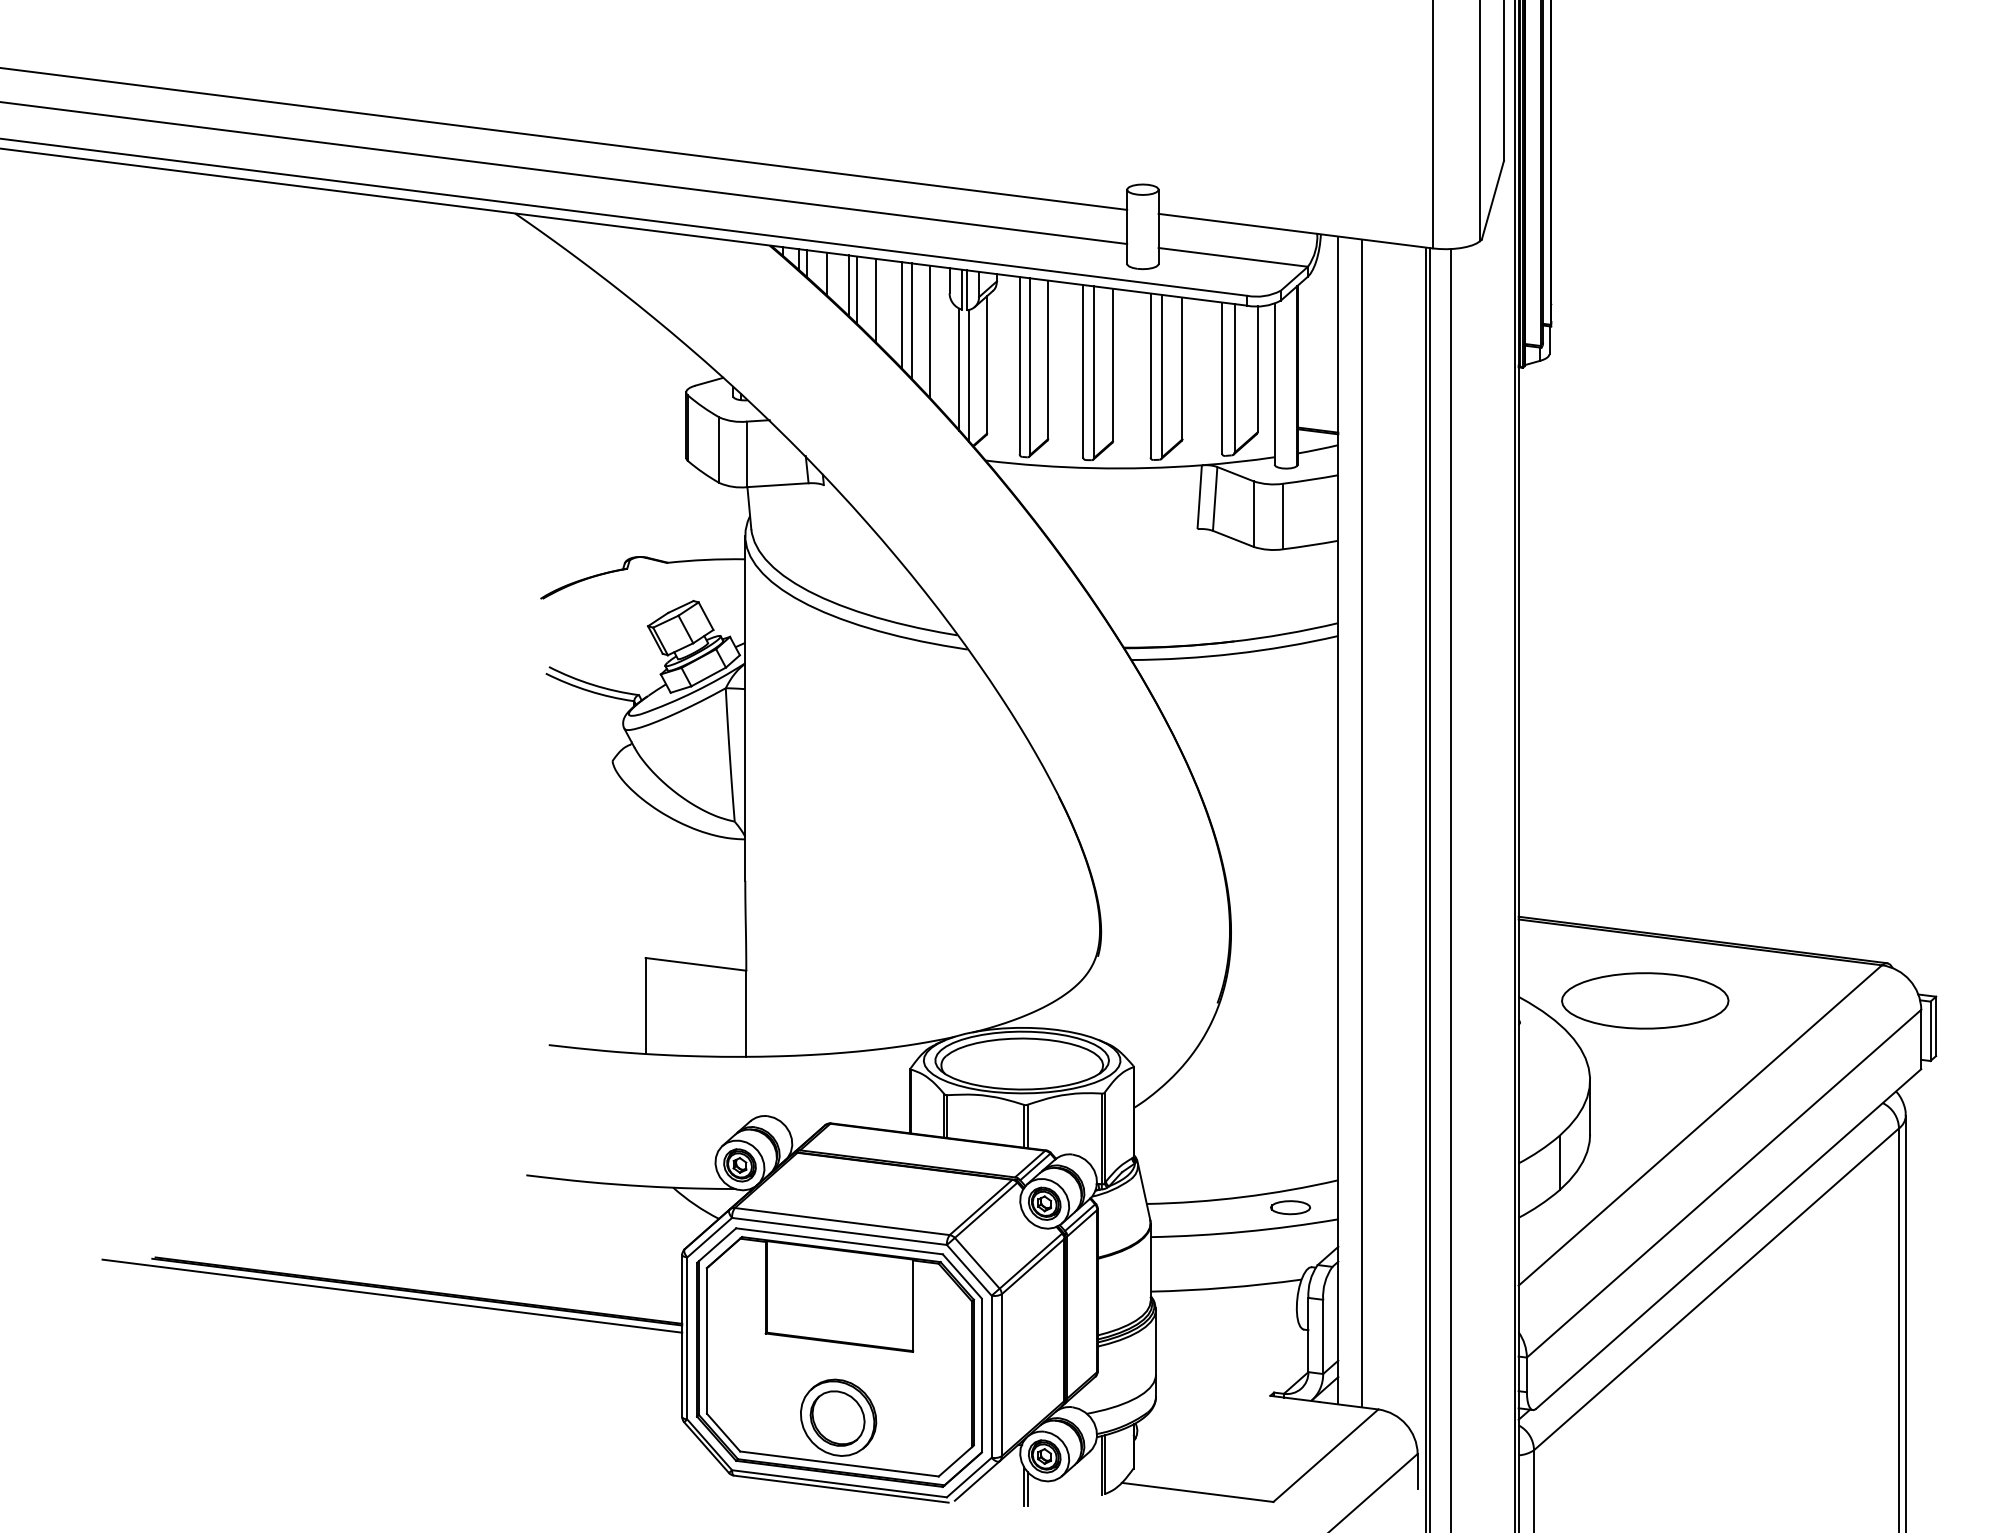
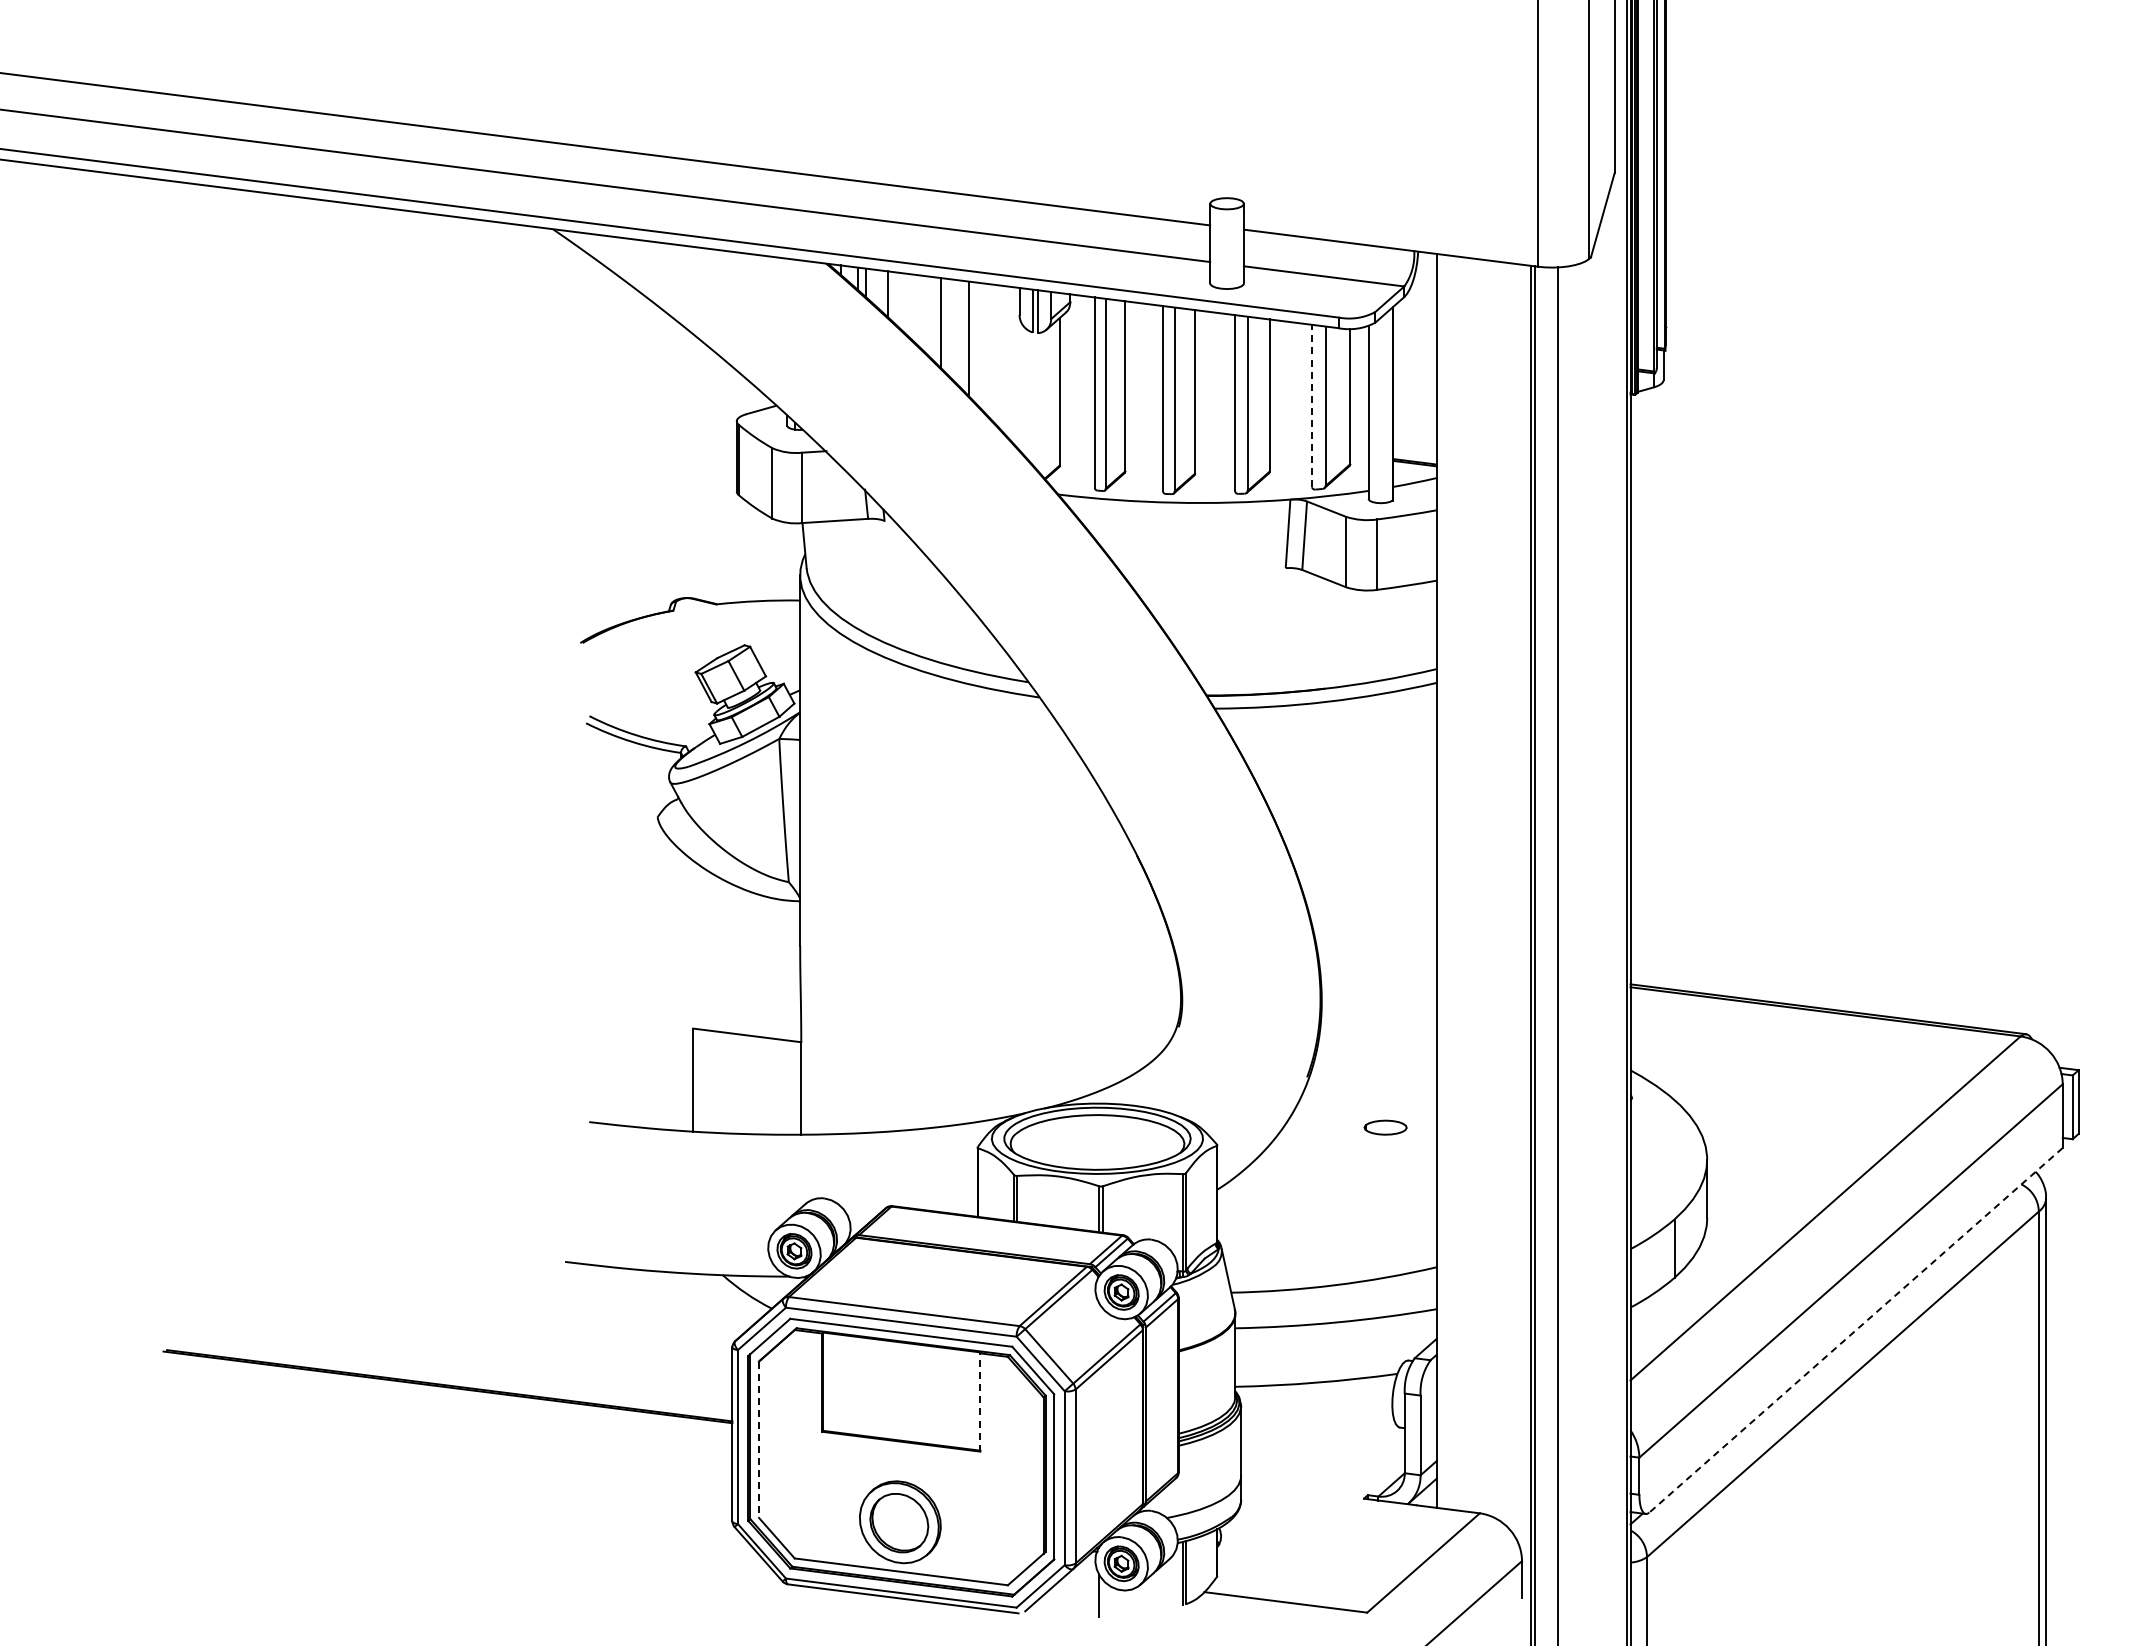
line: (848, 285) -> (911, 306), removed
line: (857, 290) -> (920, 311), removed
line: (911, 320) -> (978, 344), removed
line: (930, 332) -> (998, 356), removed
line: (959, 369) -> (1030, 396), removed
line: (969, 375) -> (1040, 403), removed
line: (1222, 377) -> (1312, 405), solid -> dashed
line: (1362, 823) -> (1462, 884), removed
part: (1645, 1000) -> (1766, 1074), removed
part: (1290, 1207) -> (1385, 1127), moved
line: (1729, 1239) -> (1856, 1330), solid -> dashed
line: (392, 1296) -> (421, 1391), removed
line: (913, 1306) -> (980, 1402), solid -> dashed
line: (707, 1341) -> (759, 1440), solid -> dashed
line: (1027, 1488) -> (1103, 1598), removed

